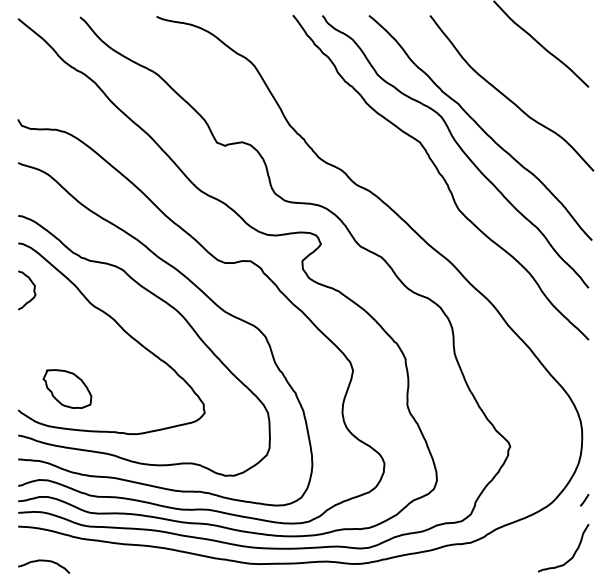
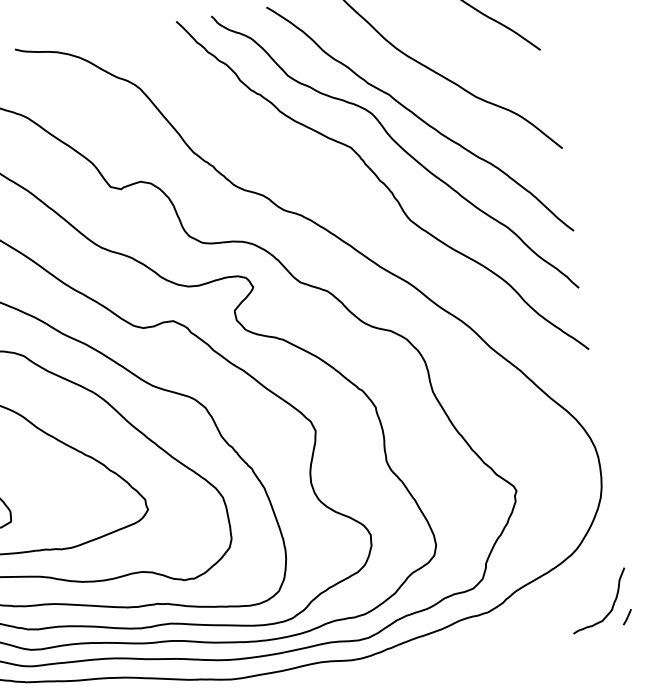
line: (584, 500) -> (627, 617), moved

